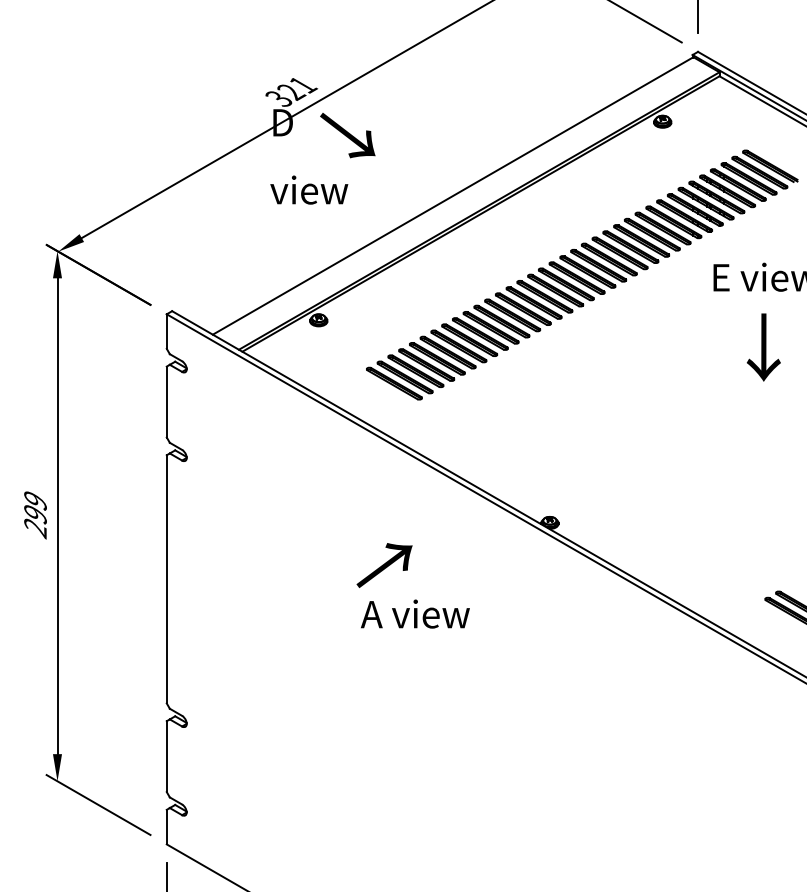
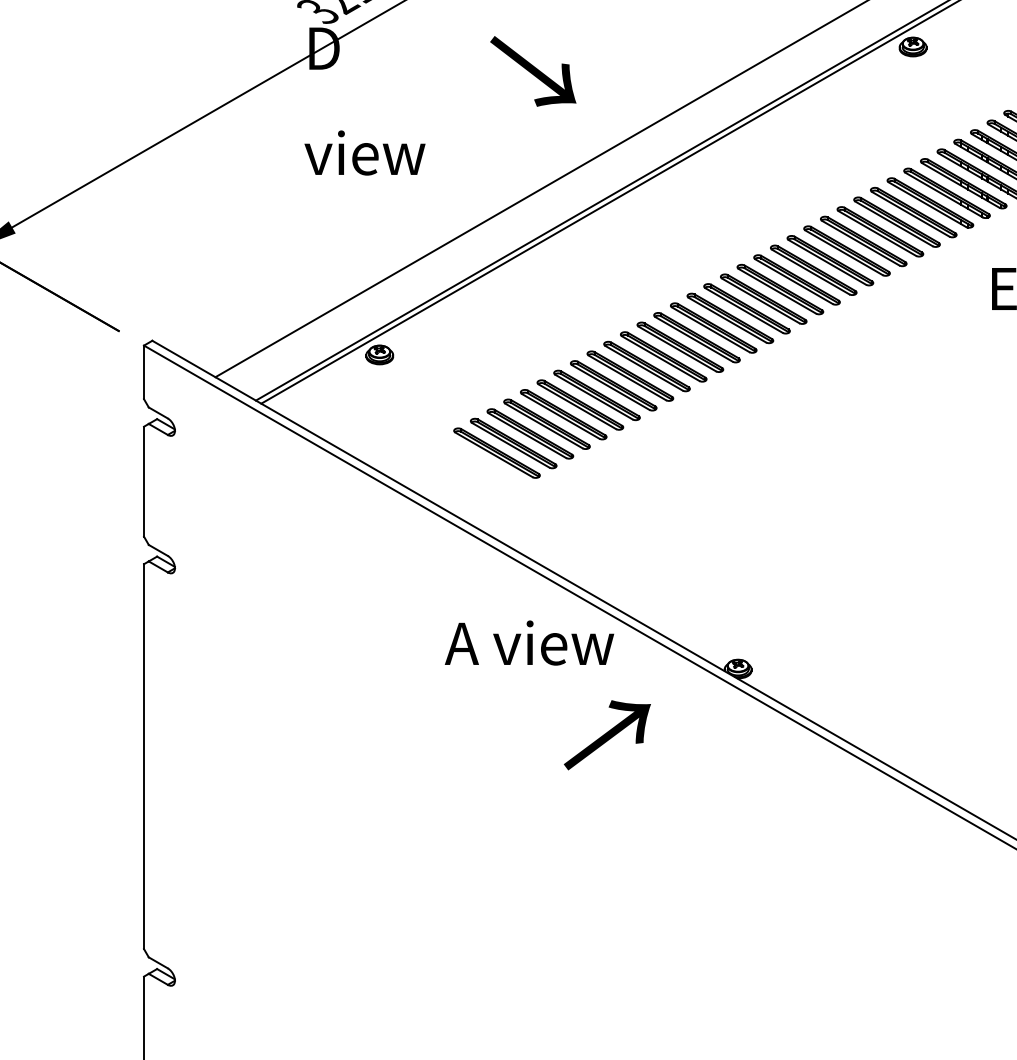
text: (347, 135) -> (532, 71), moved
text: (384, 565) -> (607, 735), moved
text: (415, 613) -> (529, 642), moved

